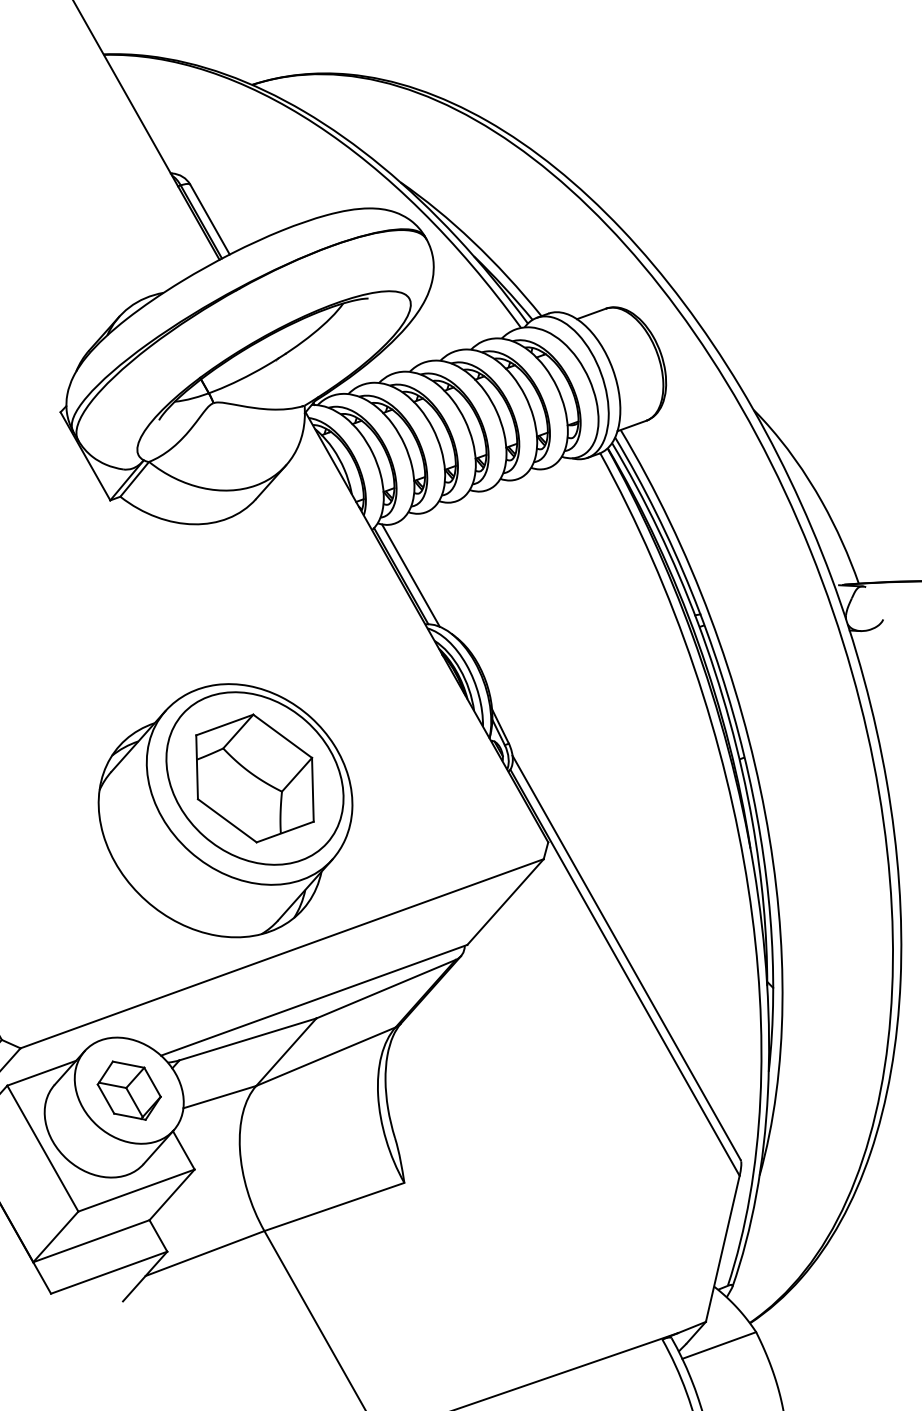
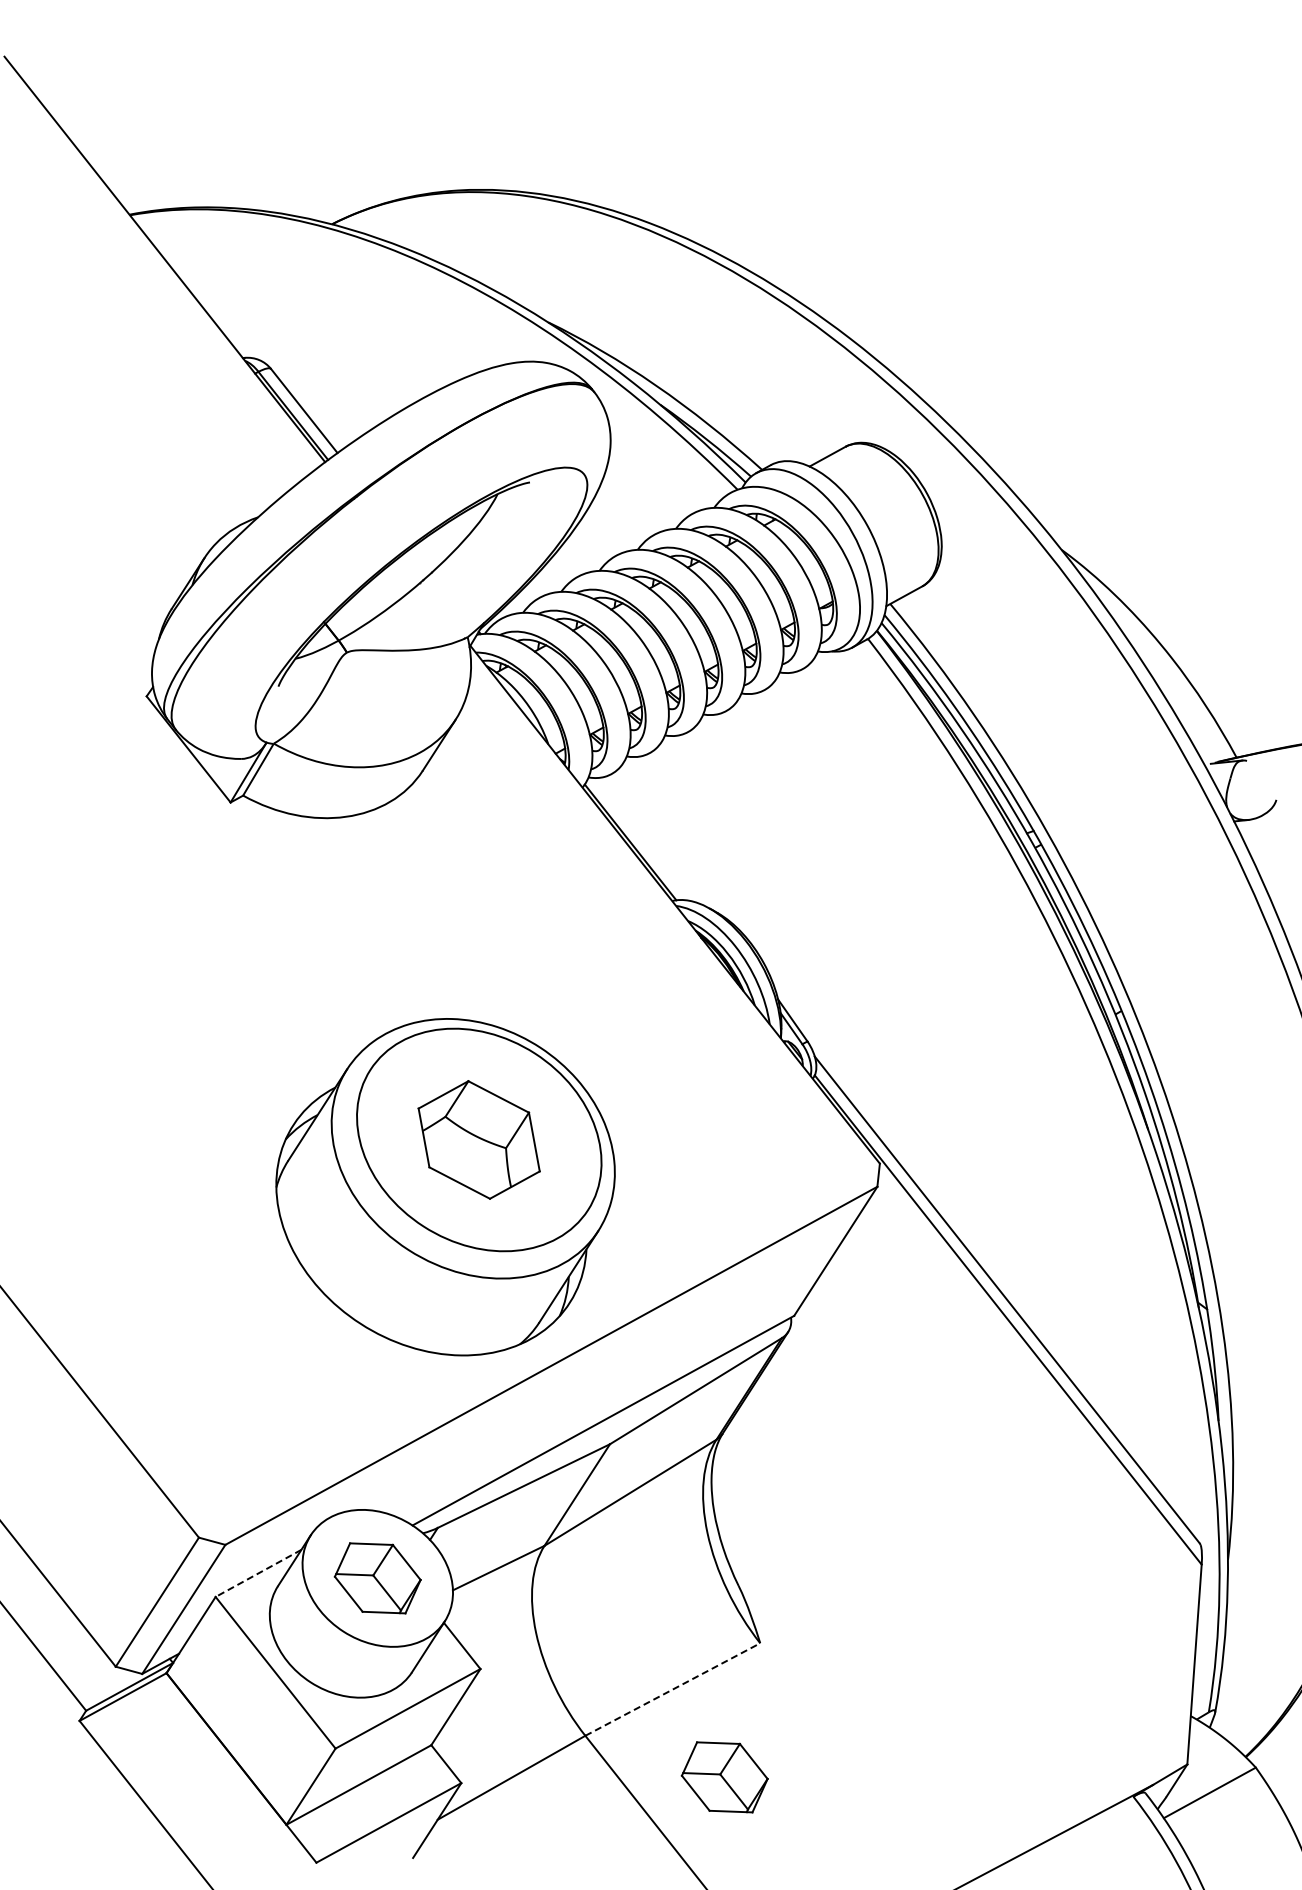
line: (411, 575) -> (643, 839), removed
part: (254, 778) -> (478, 1139), size x0.7
line: (41, 1073) -> (258, 1573), solid -> dashed
line: (334, 1206) -> (672, 1689), solid -> dashed
part: (362, 1277) -> (724, 1777), added

